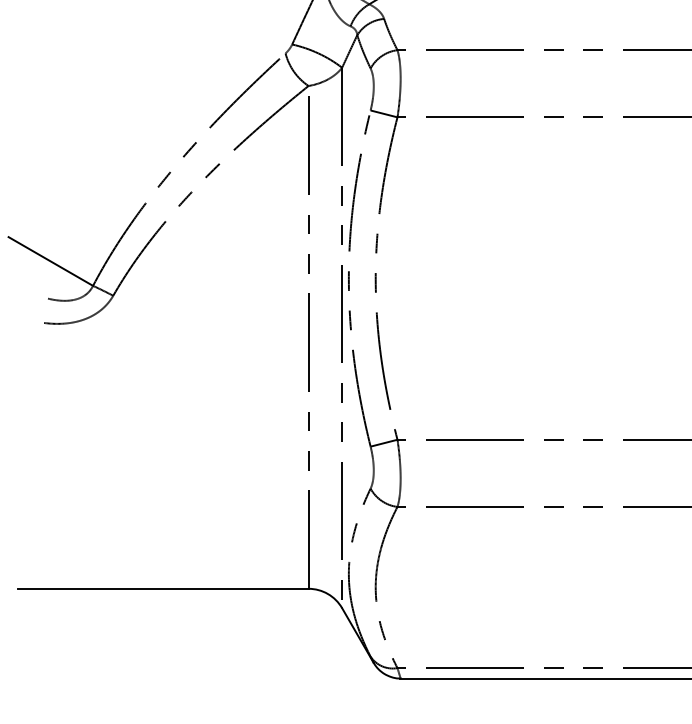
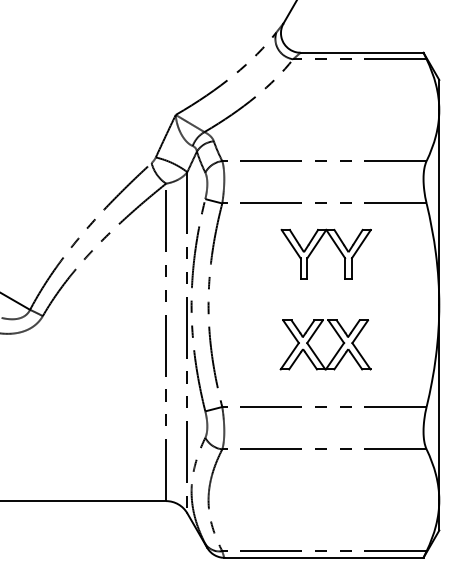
part: (546, 185) -> (316, 246), added
part: (543, 351) -> (314, 351), added

